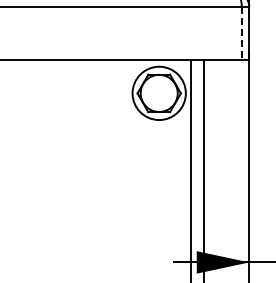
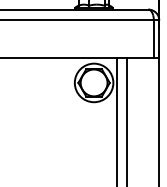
line: (241, 33) -> (153, 39), dashed -> solid

